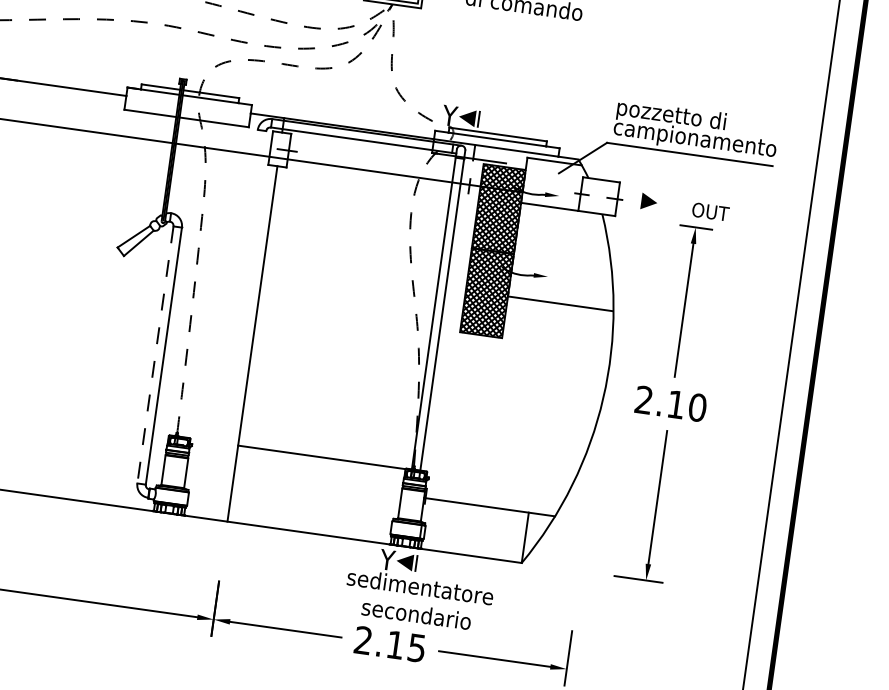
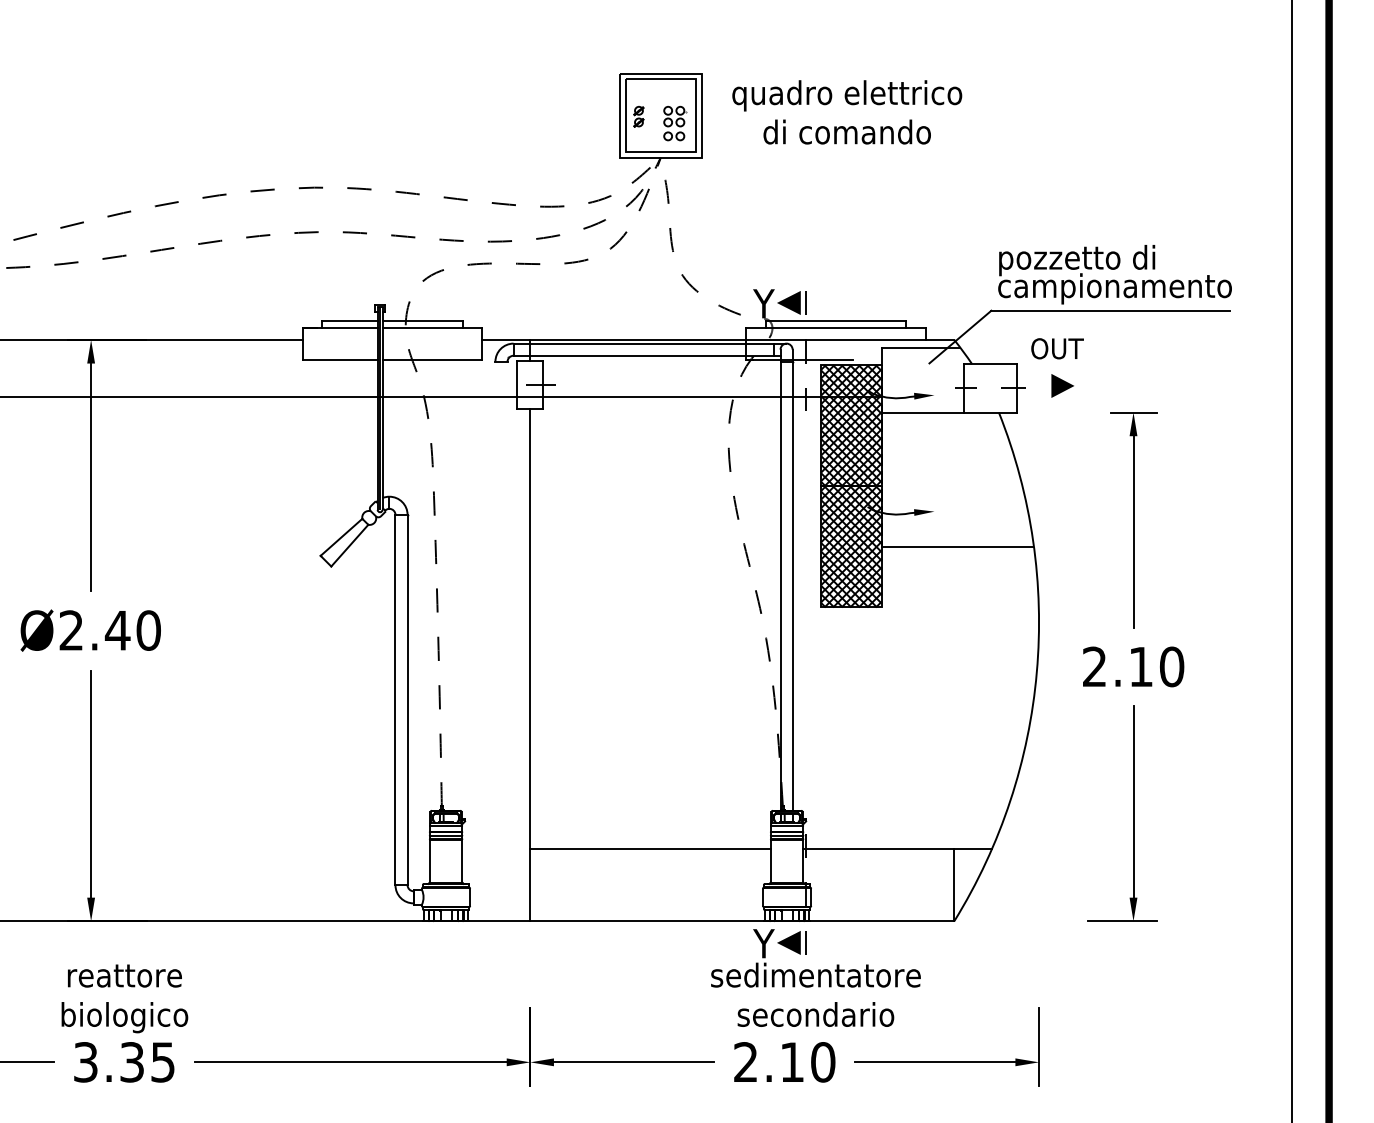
text: (710, 211) -> (1057, 348), moved
line: (155, 355) -> (395, 700), dashed -> solid
line: (321, 457) -> (650, 848), moved
text: (417, 648) -> (823, 1062), 2.15 -> 2.10

